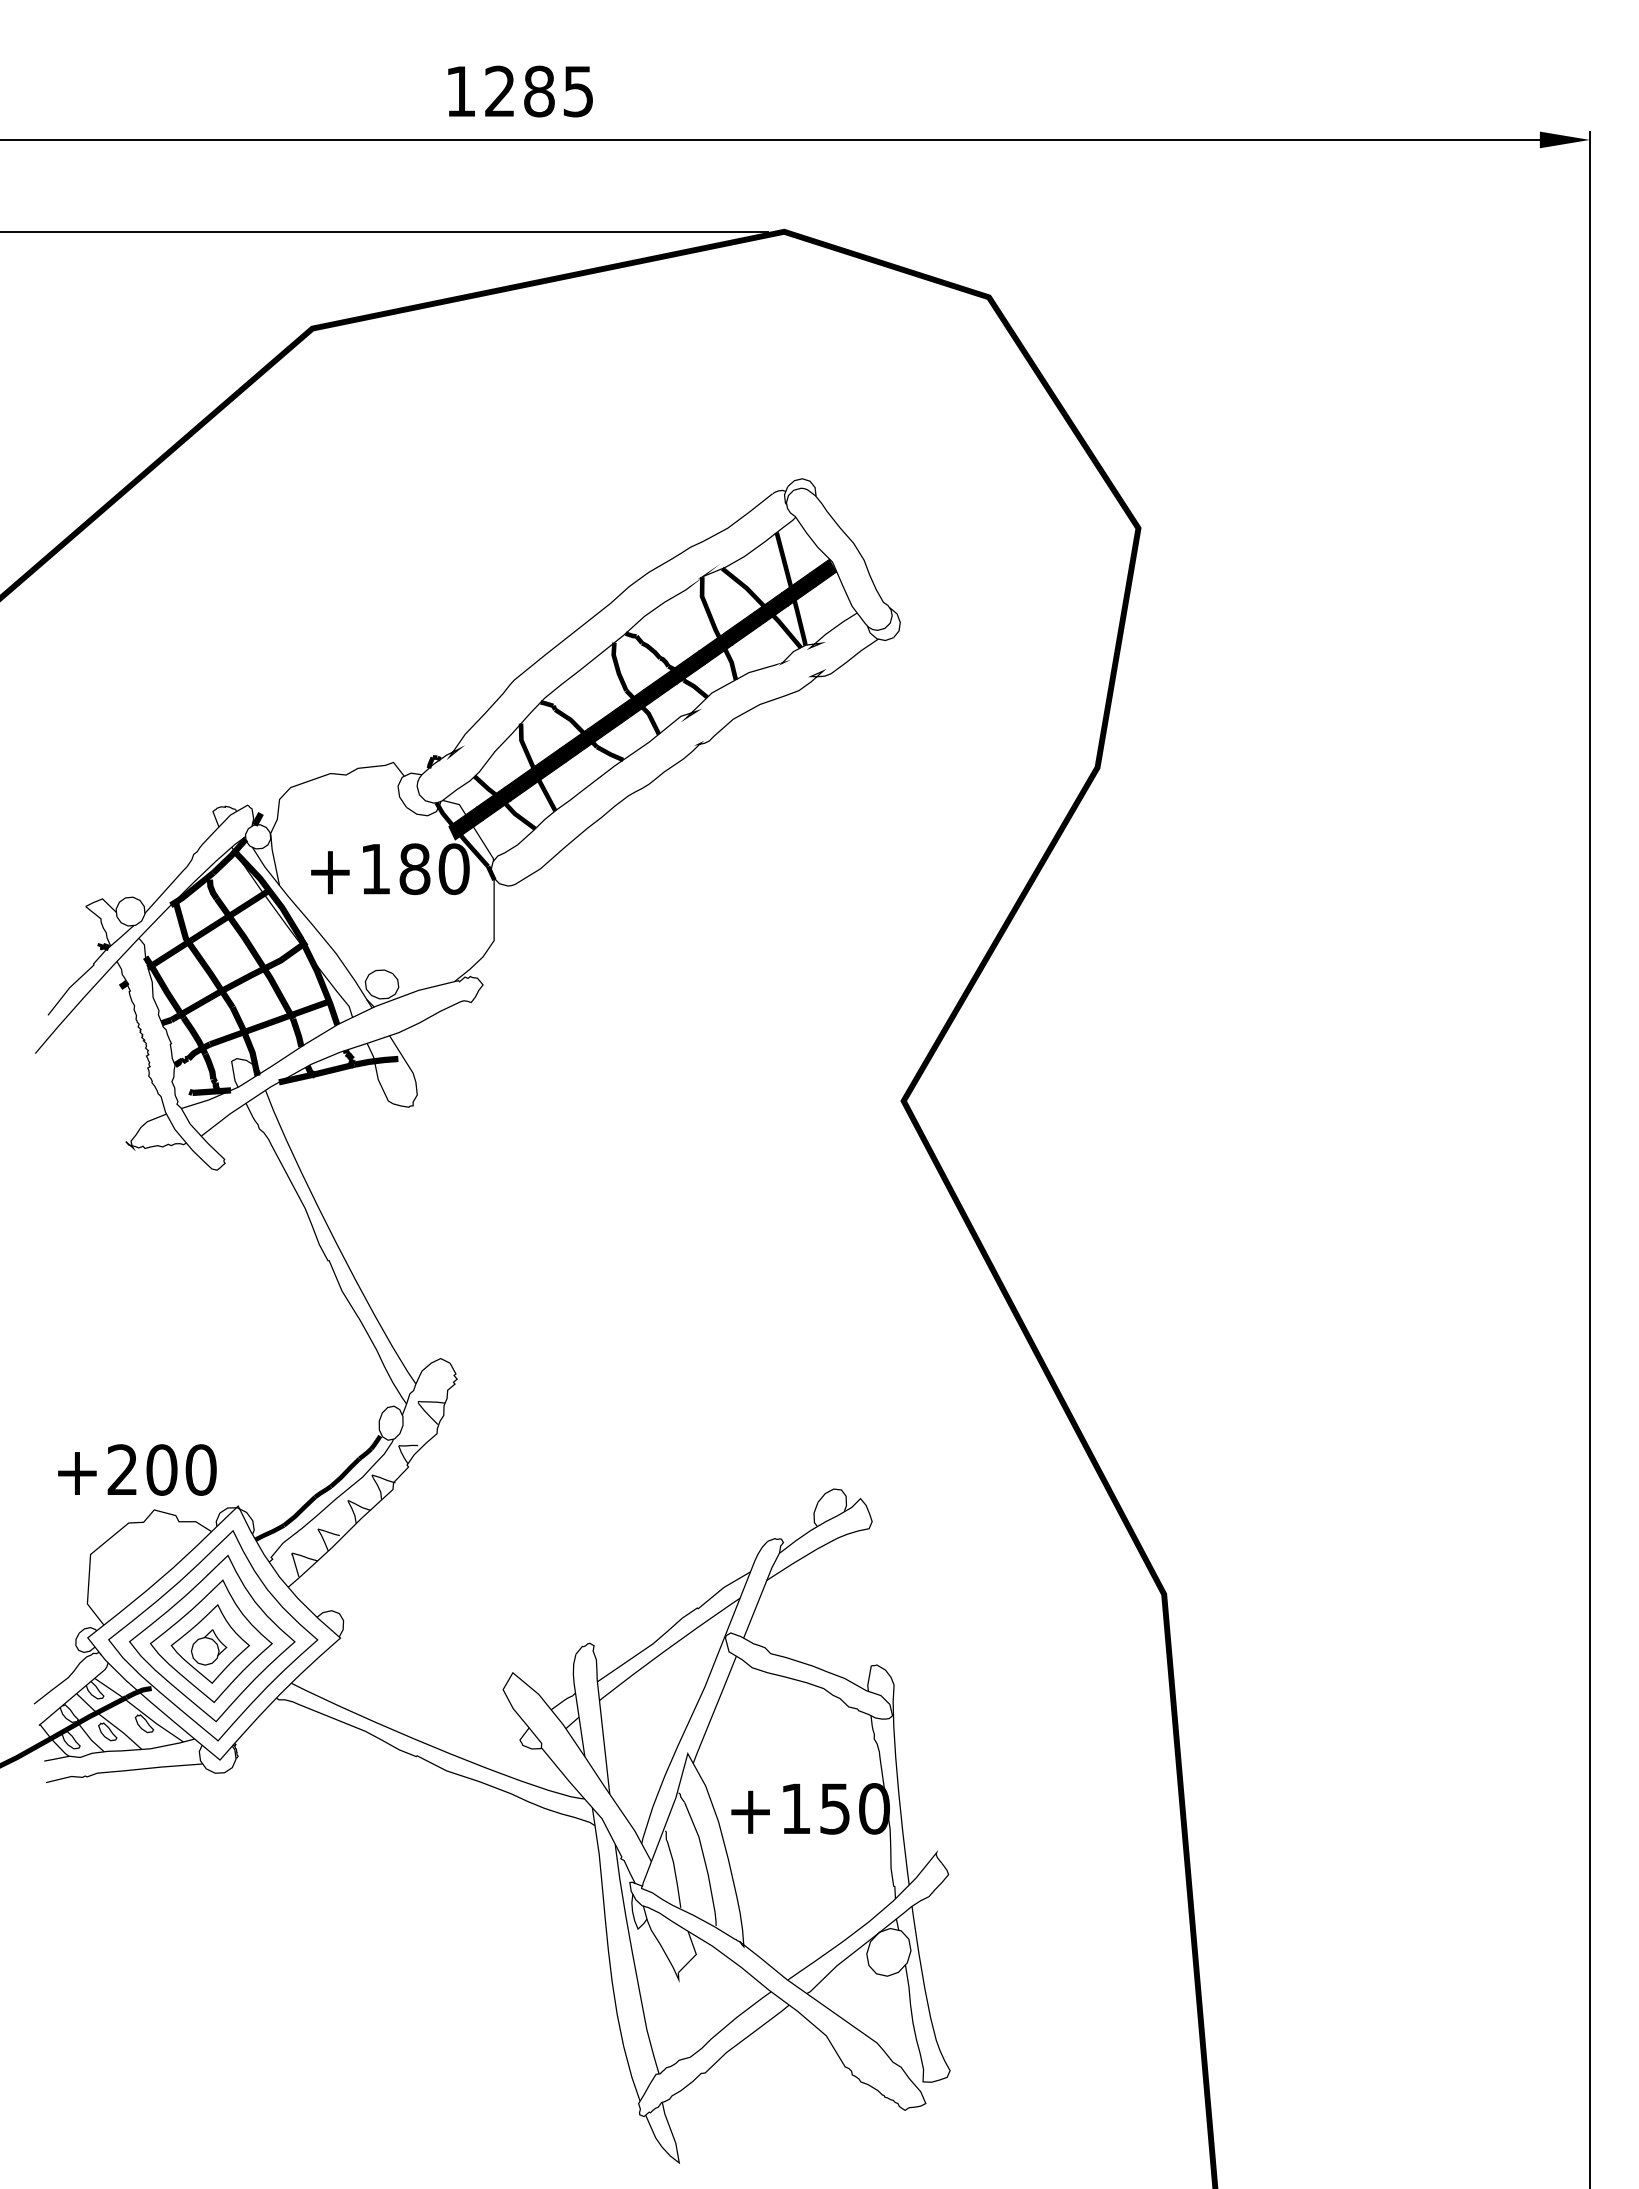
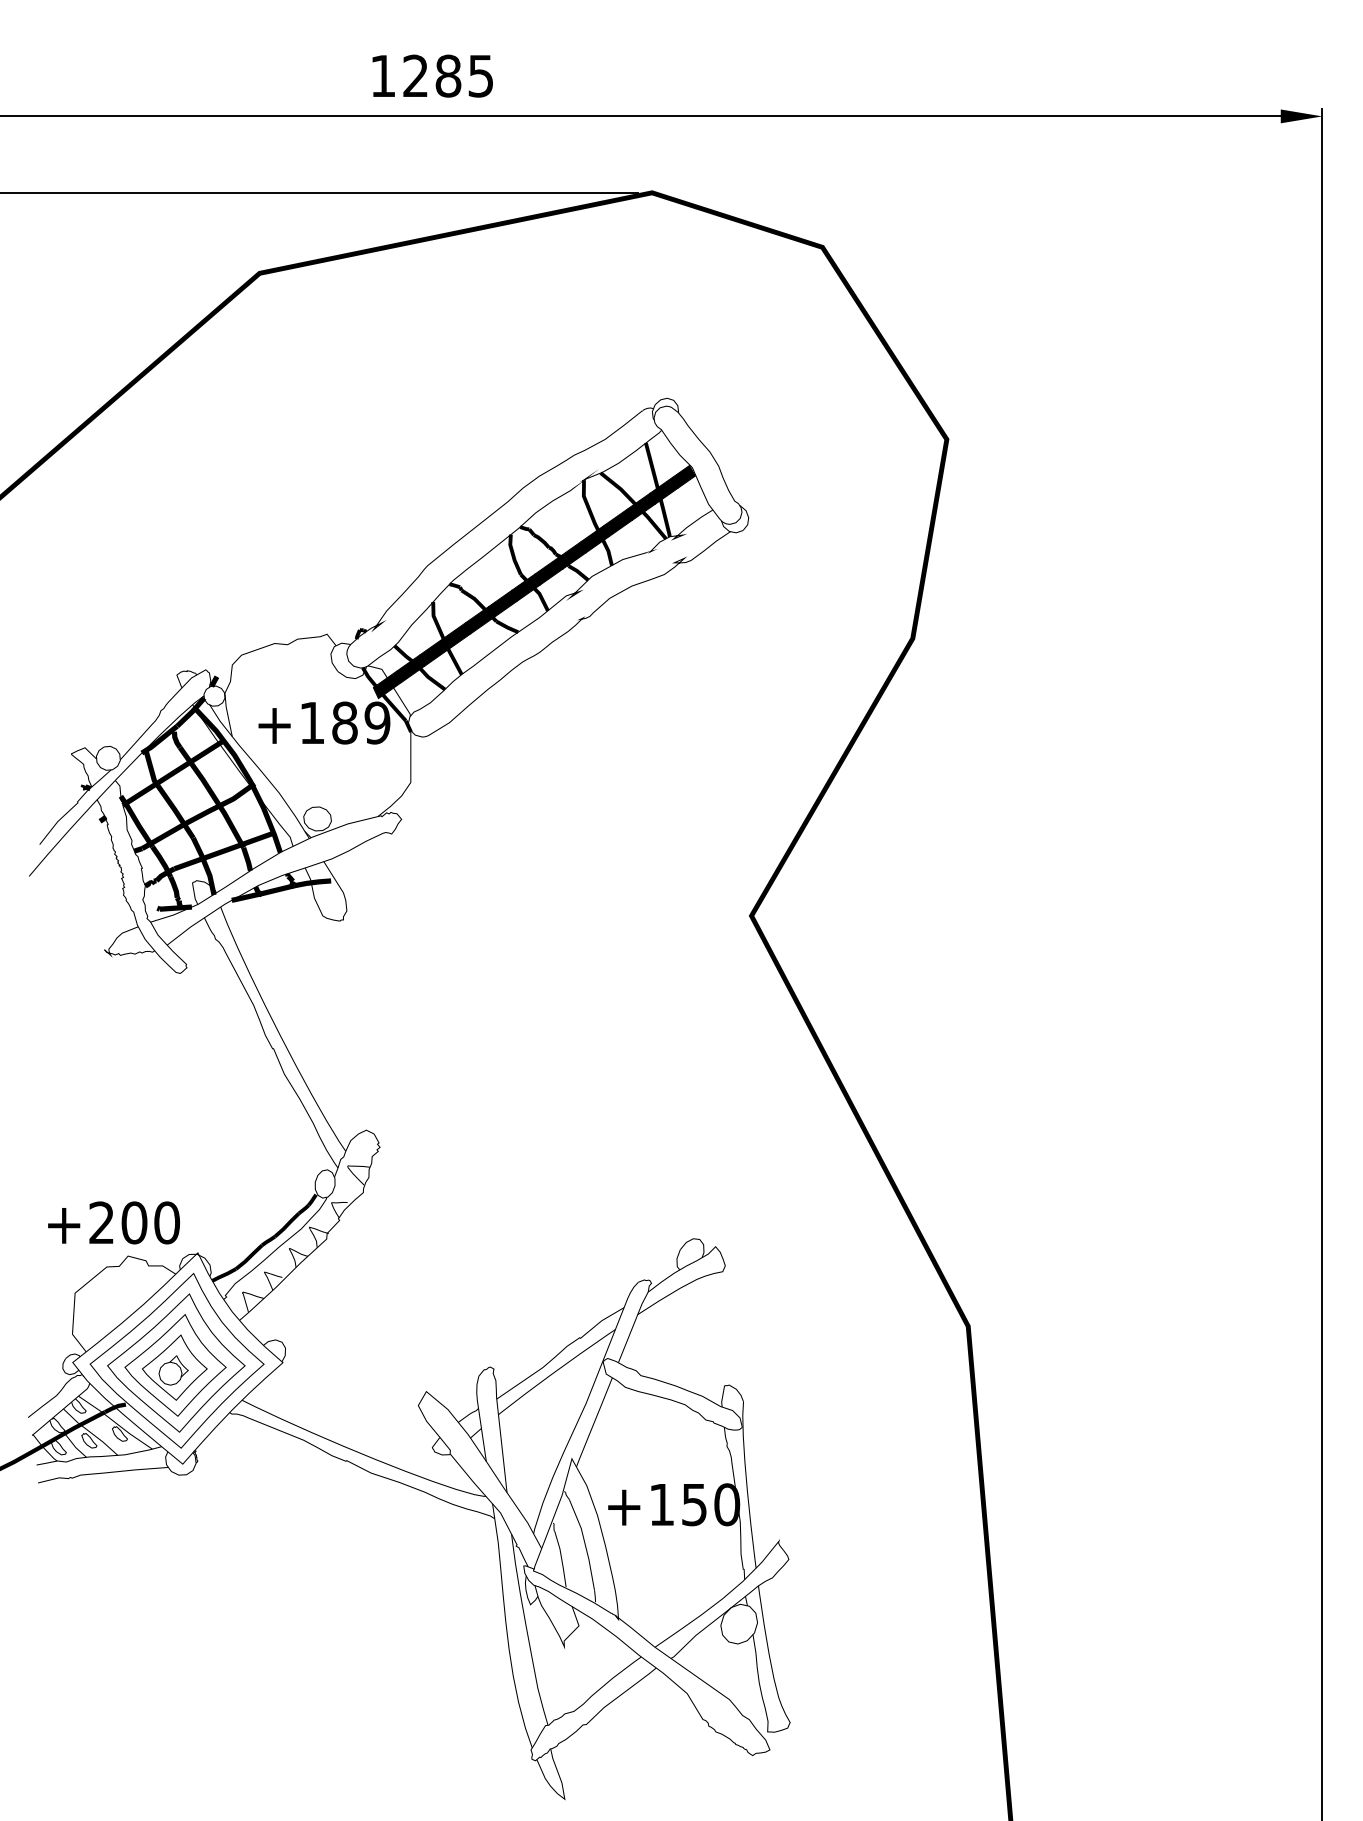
text: (453, 869) -> (377, 723), +180 -> +189

